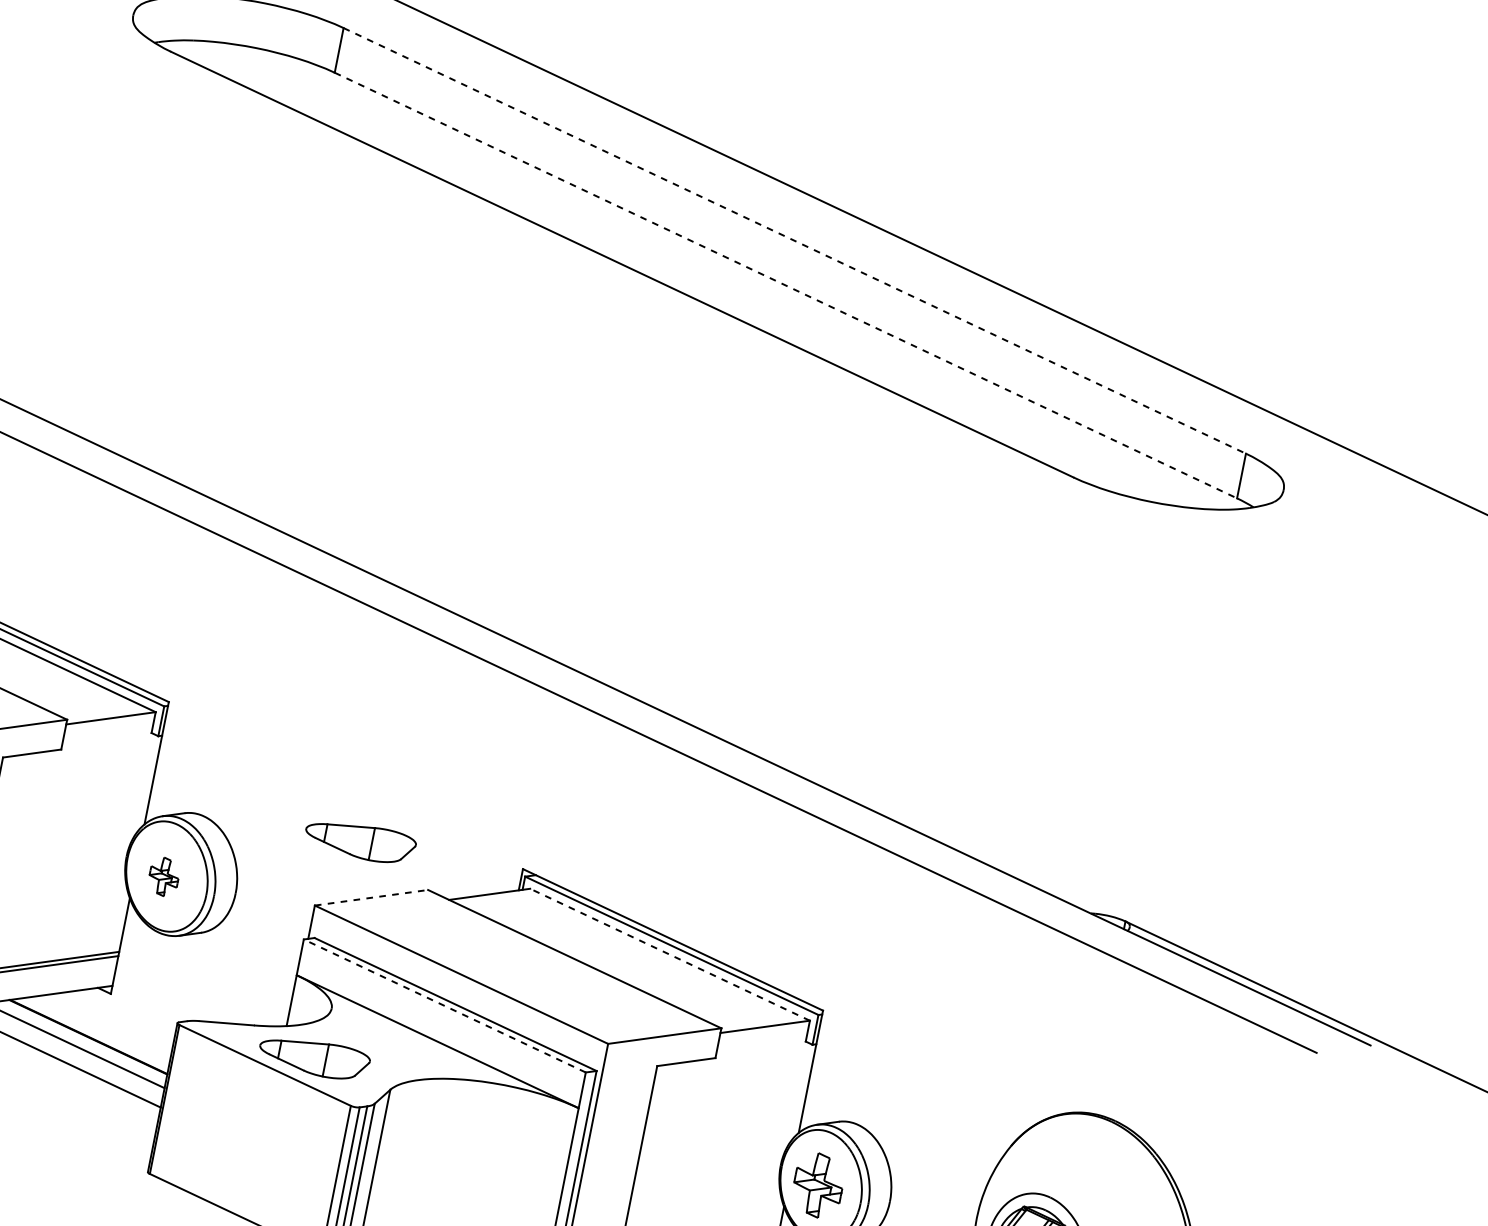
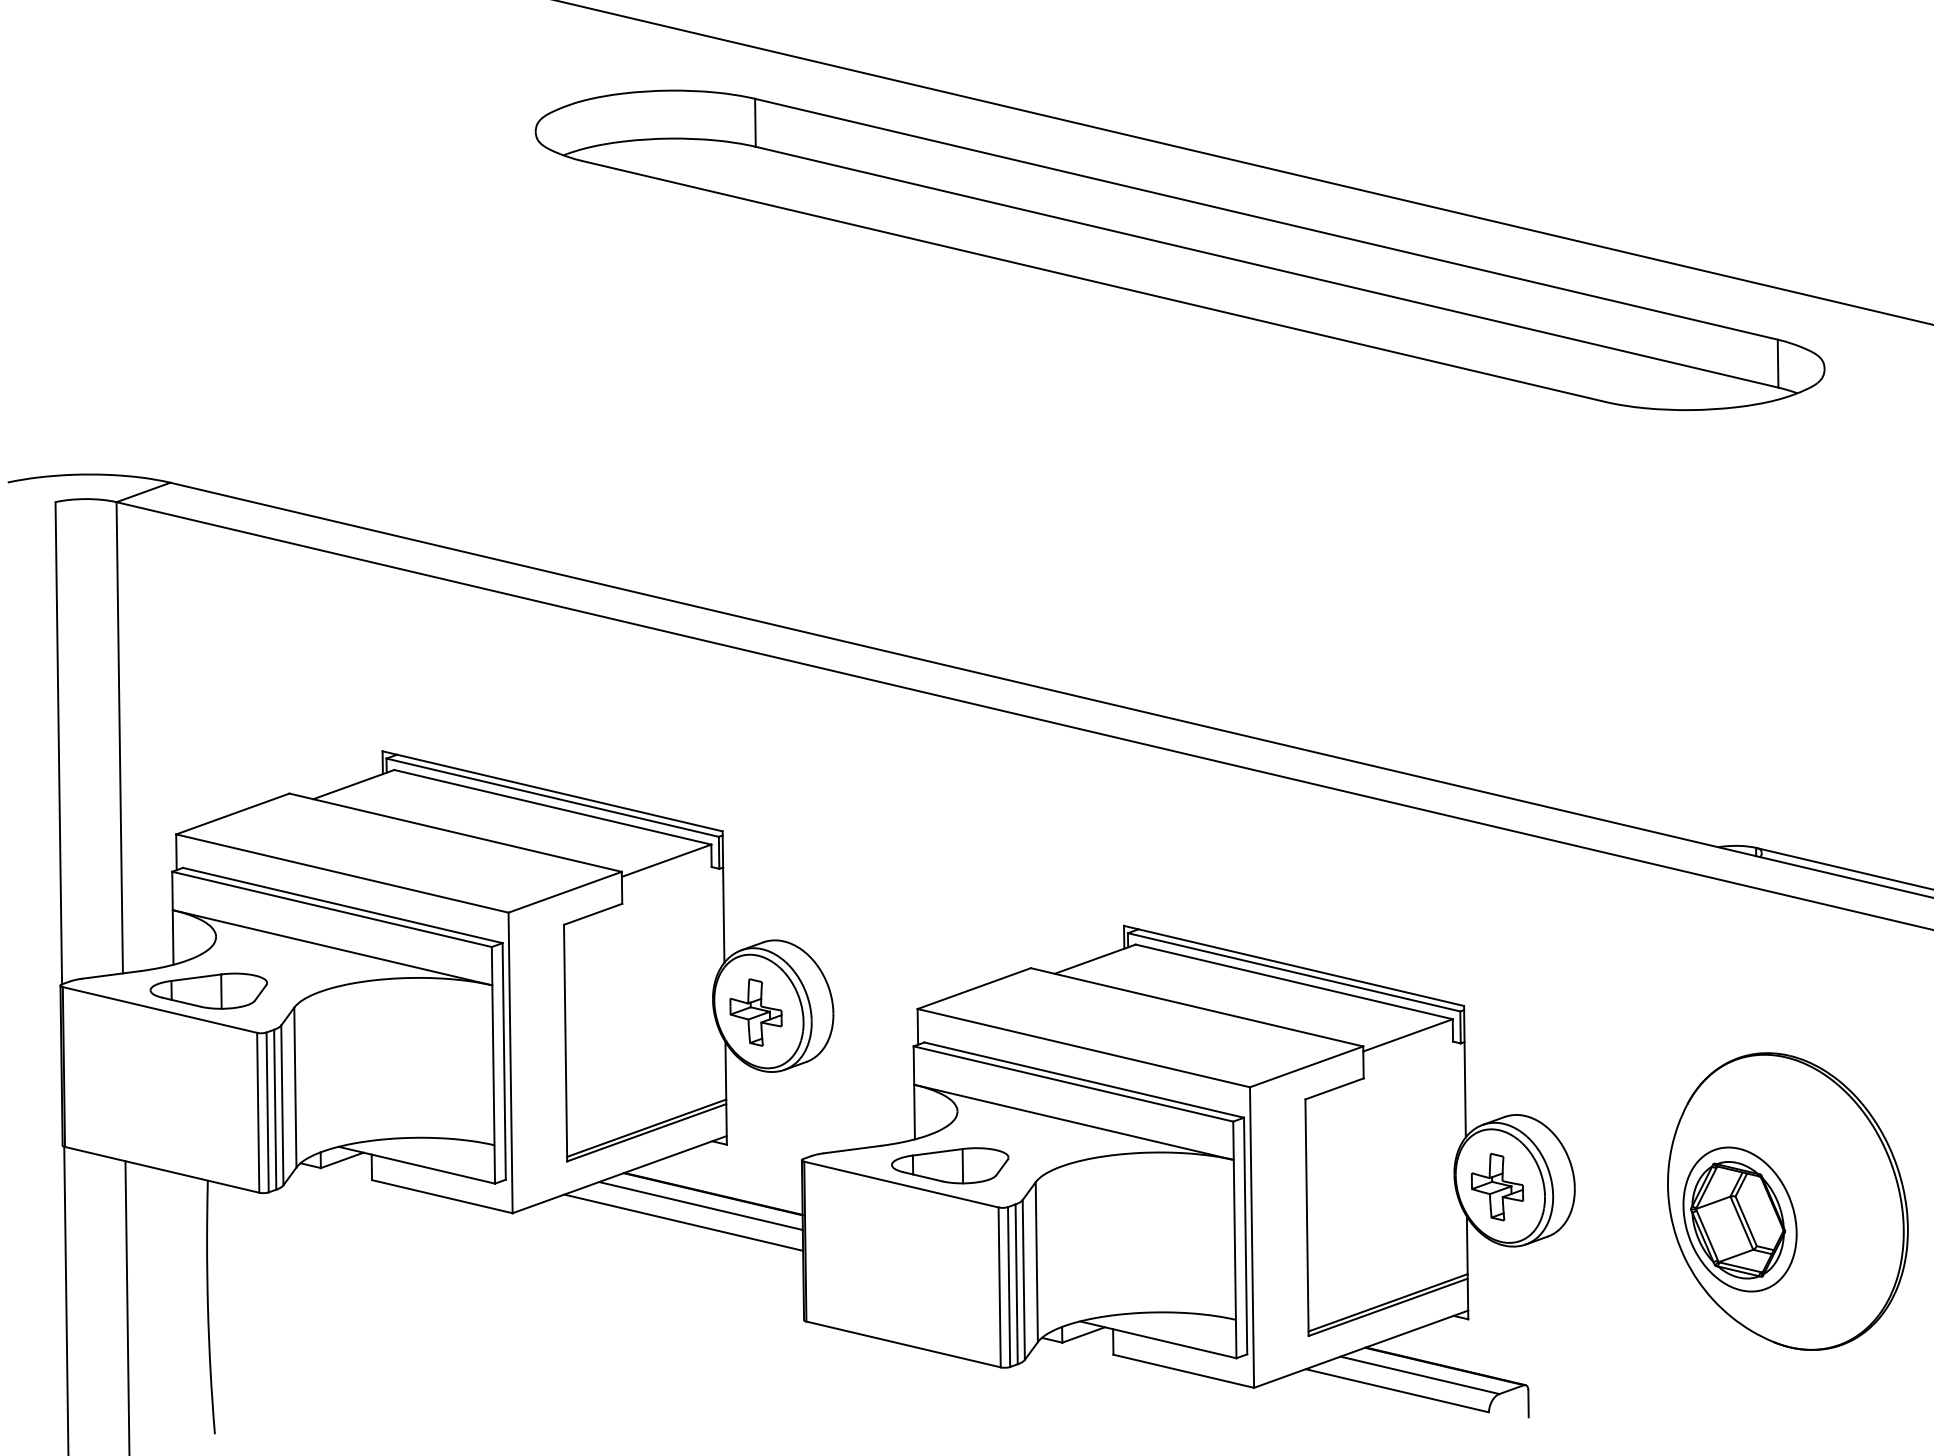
line: (794, 241) -> (1266, 219), dashed -> solid
line: (786, 285) -> (1267, 267), dashed -> solid
part: (360, 840) -> (950, 932), removed
part: (163, 876) -> (755, 1012), size x1.67
line: (371, 897) -> (974, 988), dashed -> solid
line: (670, 954) -> (1294, 981), dashed -> solid
line: (444, 1005) -> (1072, 1083), dashed -> solid

